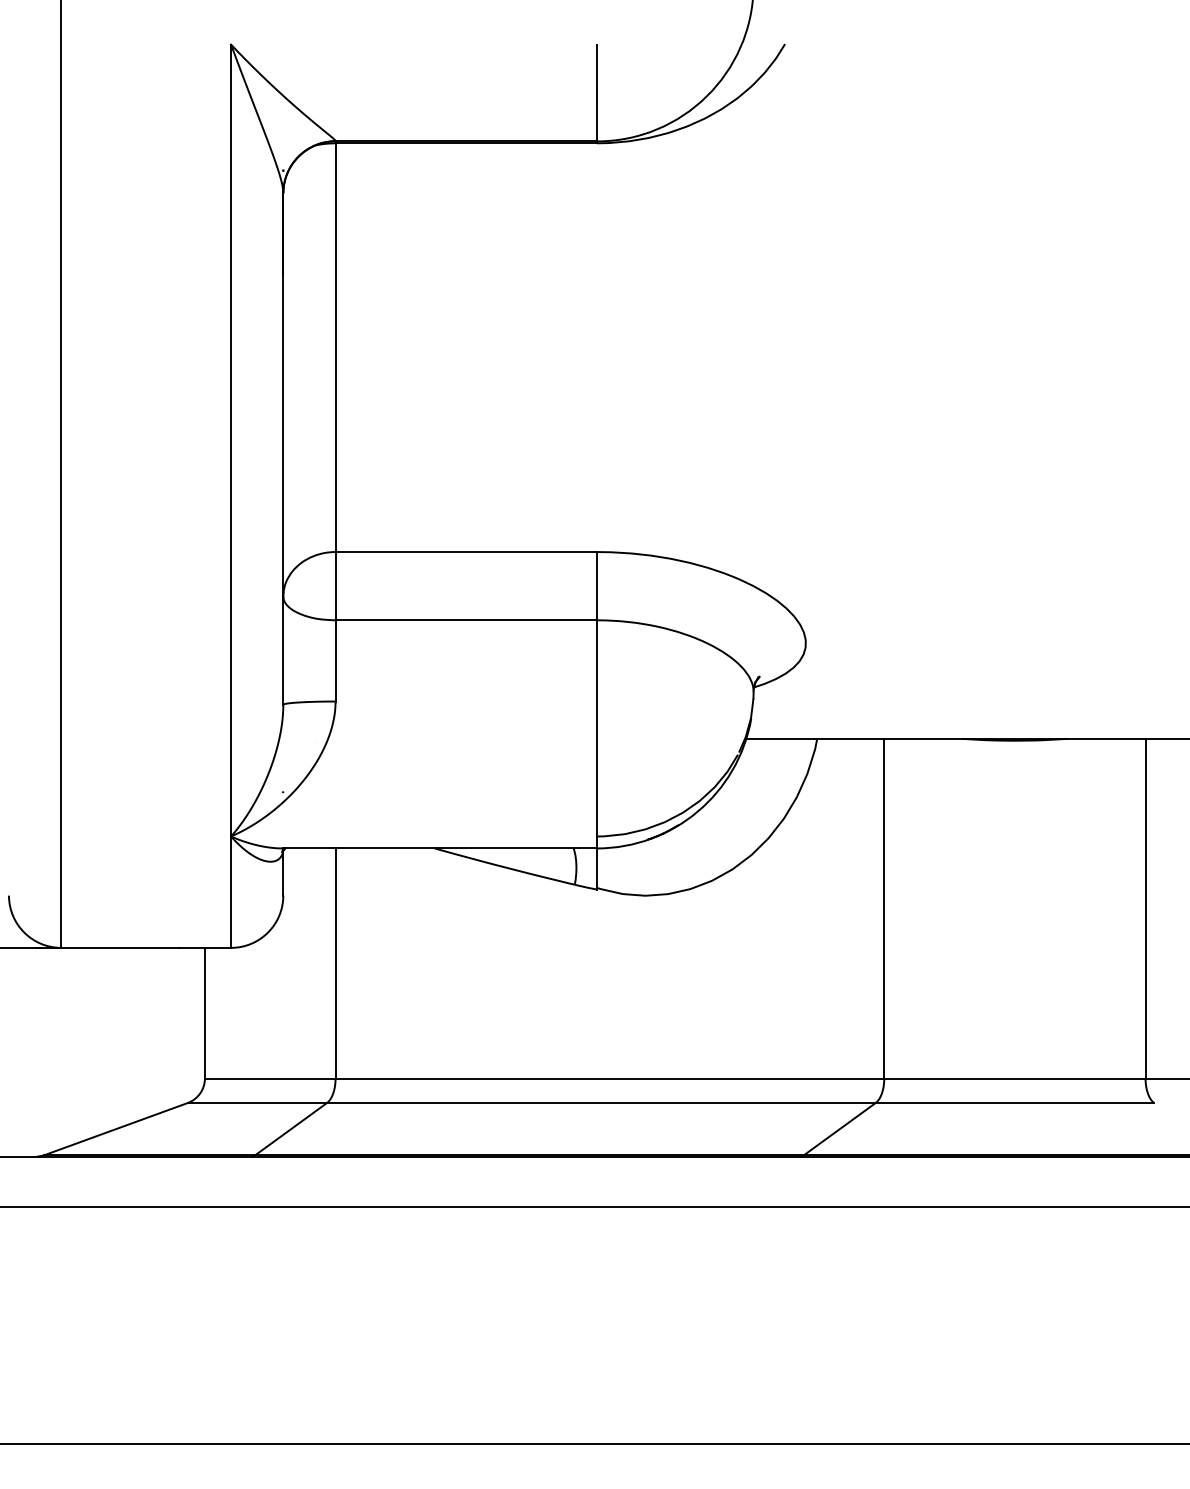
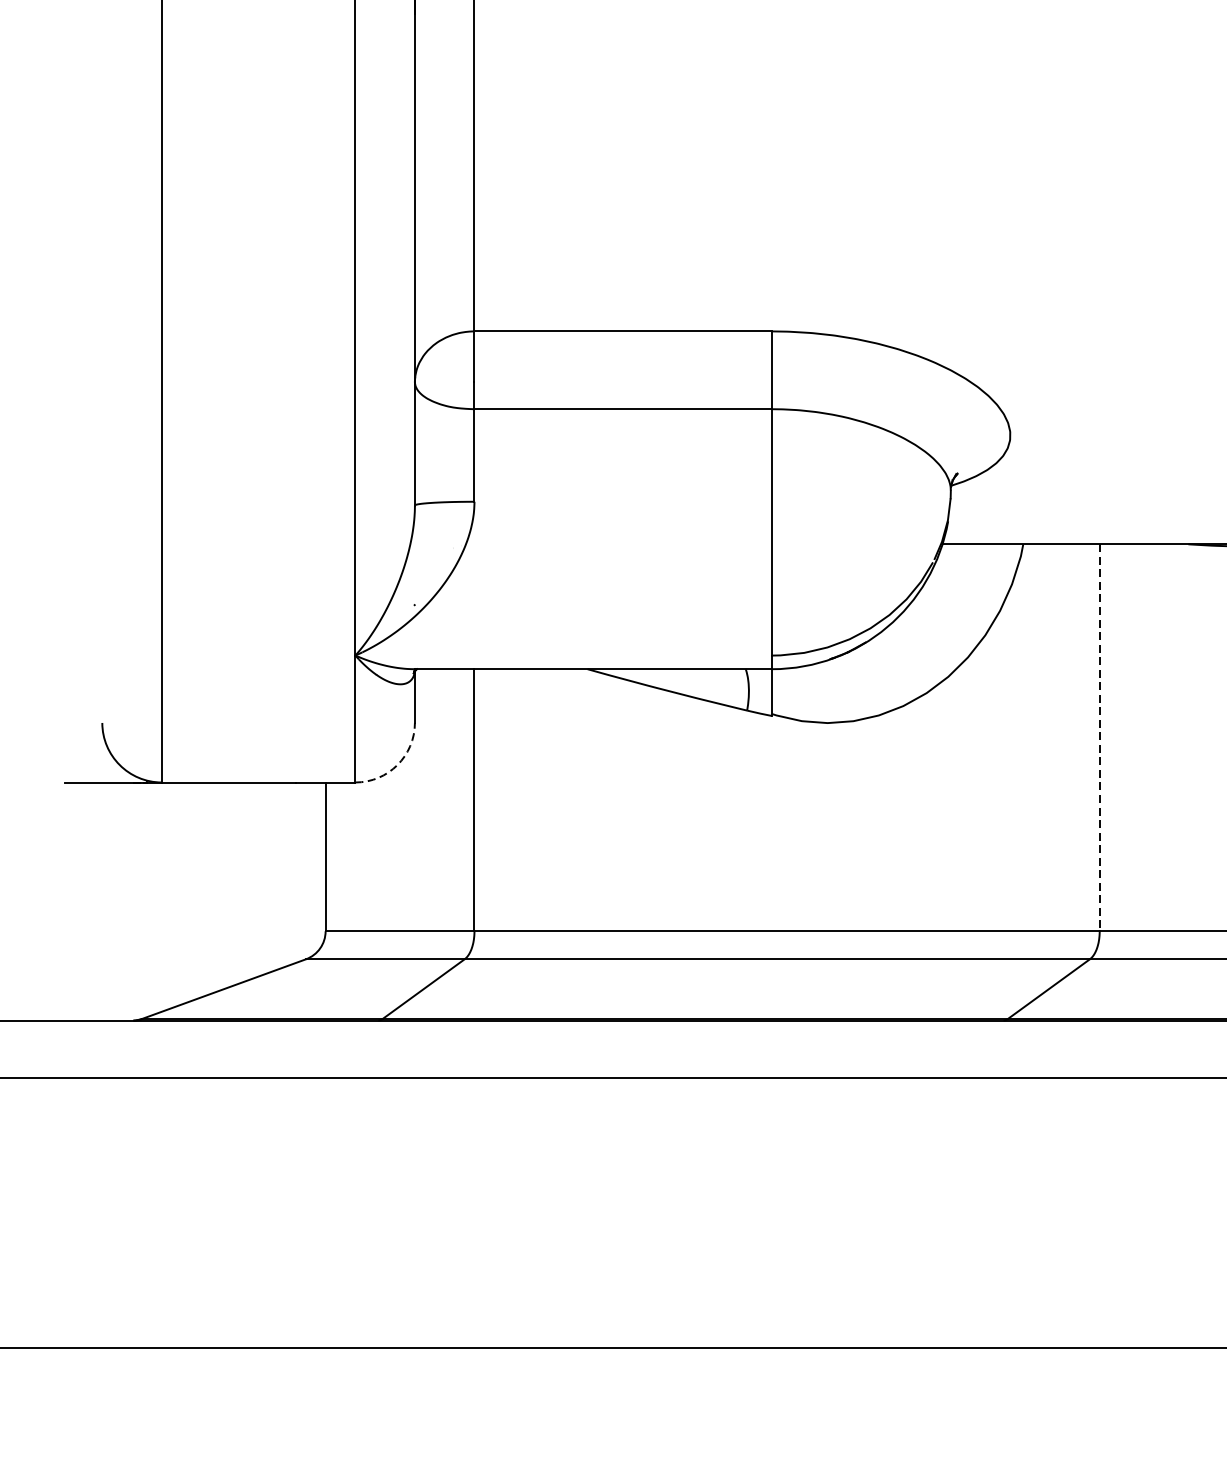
line: (884, 908) -> (1099, 737), solid -> dashed
arc: (268, 932) -> (398, 764), solid -> dashed

